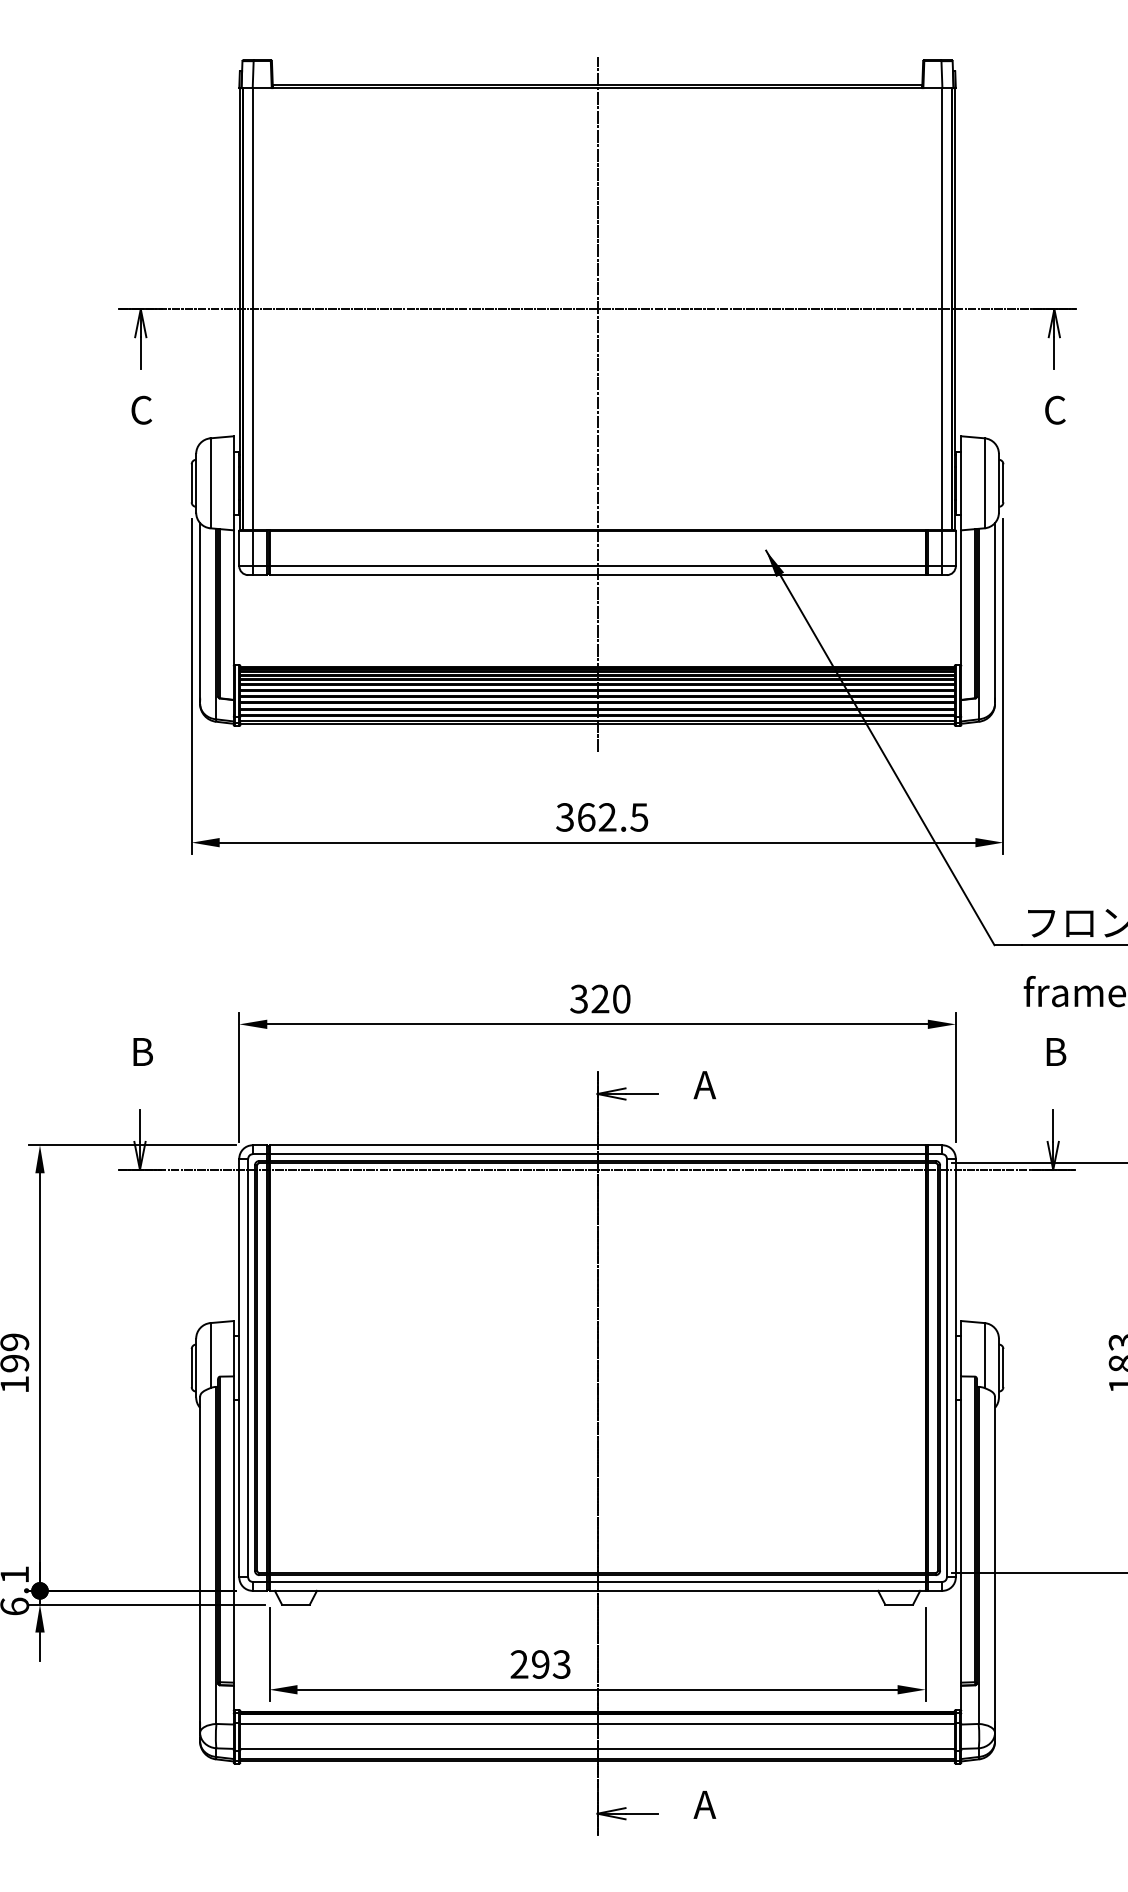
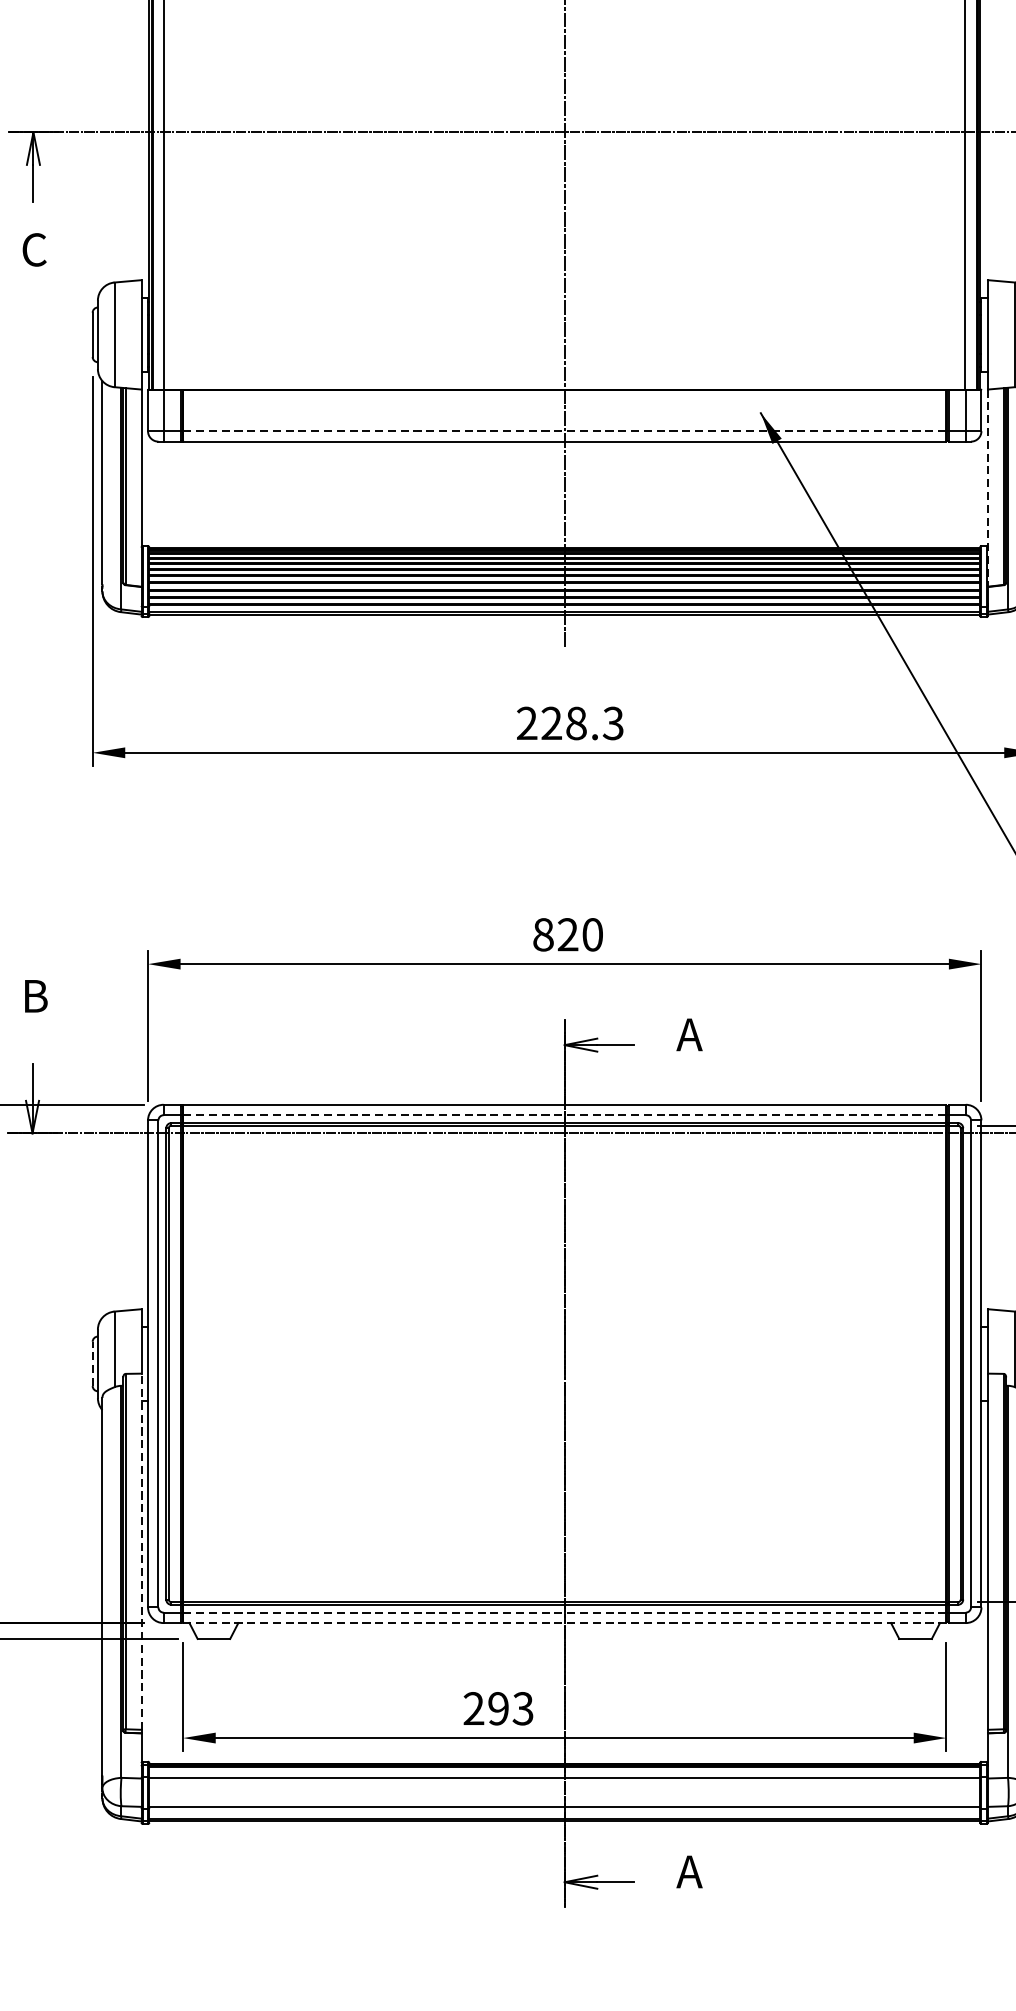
line: (598, 566) -> (565, 431), solid -> dashed
line: (961, 615) -> (988, 488), solid -> dashed
text: (602, 817) -> (570, 723), 362.5 -> 228.3
text: (579, 998) -> (543, 934), 320 -> 820
line: (598, 1154) -> (565, 1115), solid -> dashed
line: (191, 1367) -> (92, 1363), solid -> dashed
line: (233, 1529) -> (141, 1551), solid -> dashed
line: (597, 1581) -> (564, 1612), solid -> dashed
line: (597, 1590) -> (564, 1622), solid -> dashed

